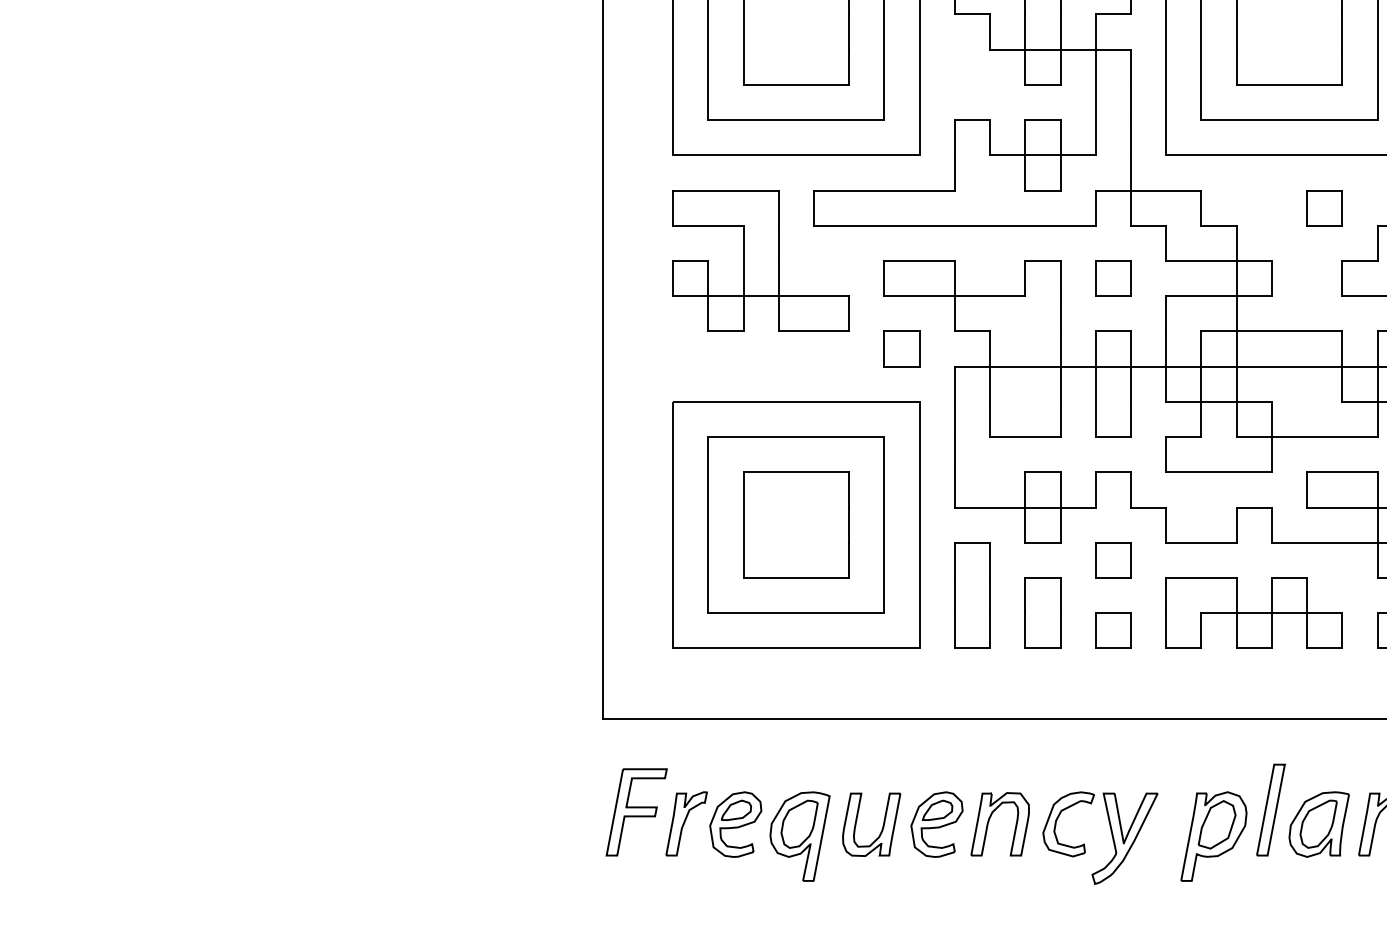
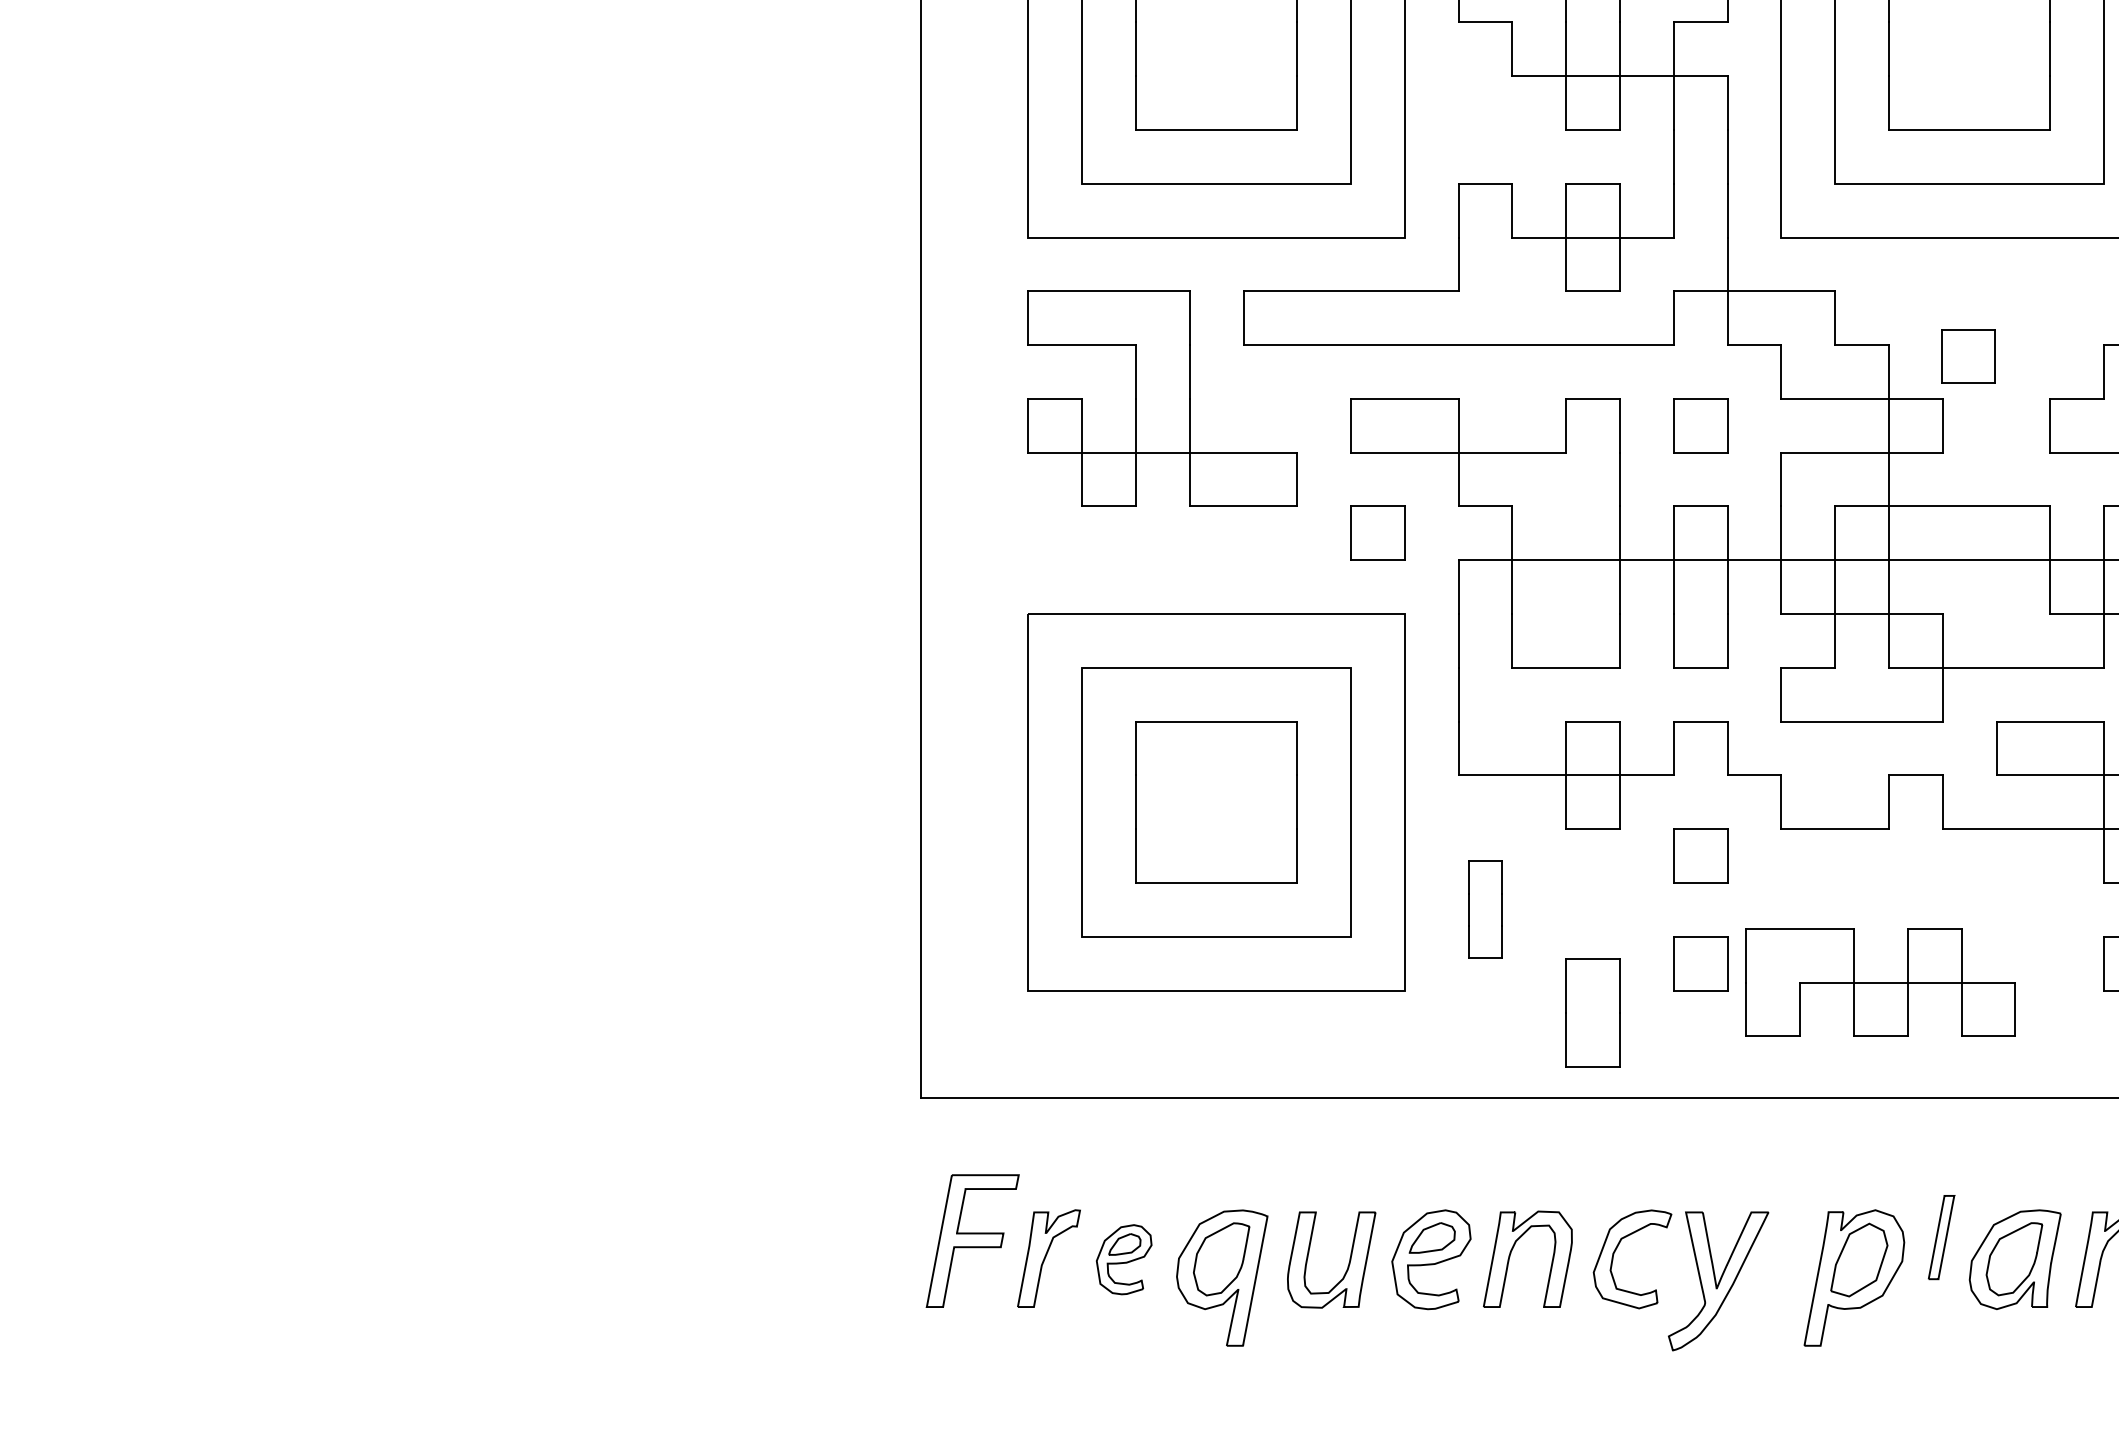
part: (1324, 208) -> (1968, 356), moved
part: (972, 595) -> (1485, 909), size x0.6
part: (1042, 612) -> (1592, 1012), moved
part: (1253, 612) -> (1879, 981), moved
part: (1270, 809) -> (1940, 1236), size x0.6
part: (735, 824) -> (1123, 1259), size x0.7

